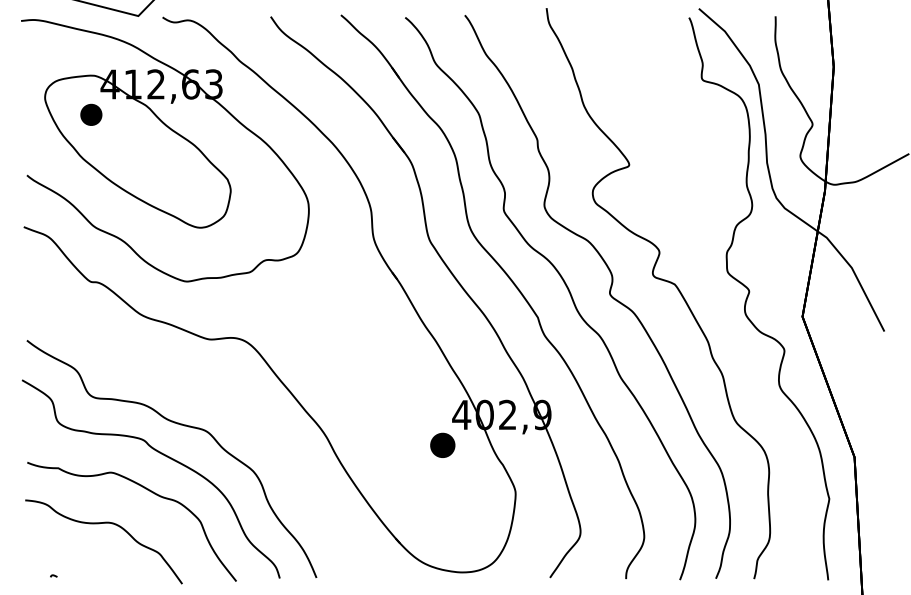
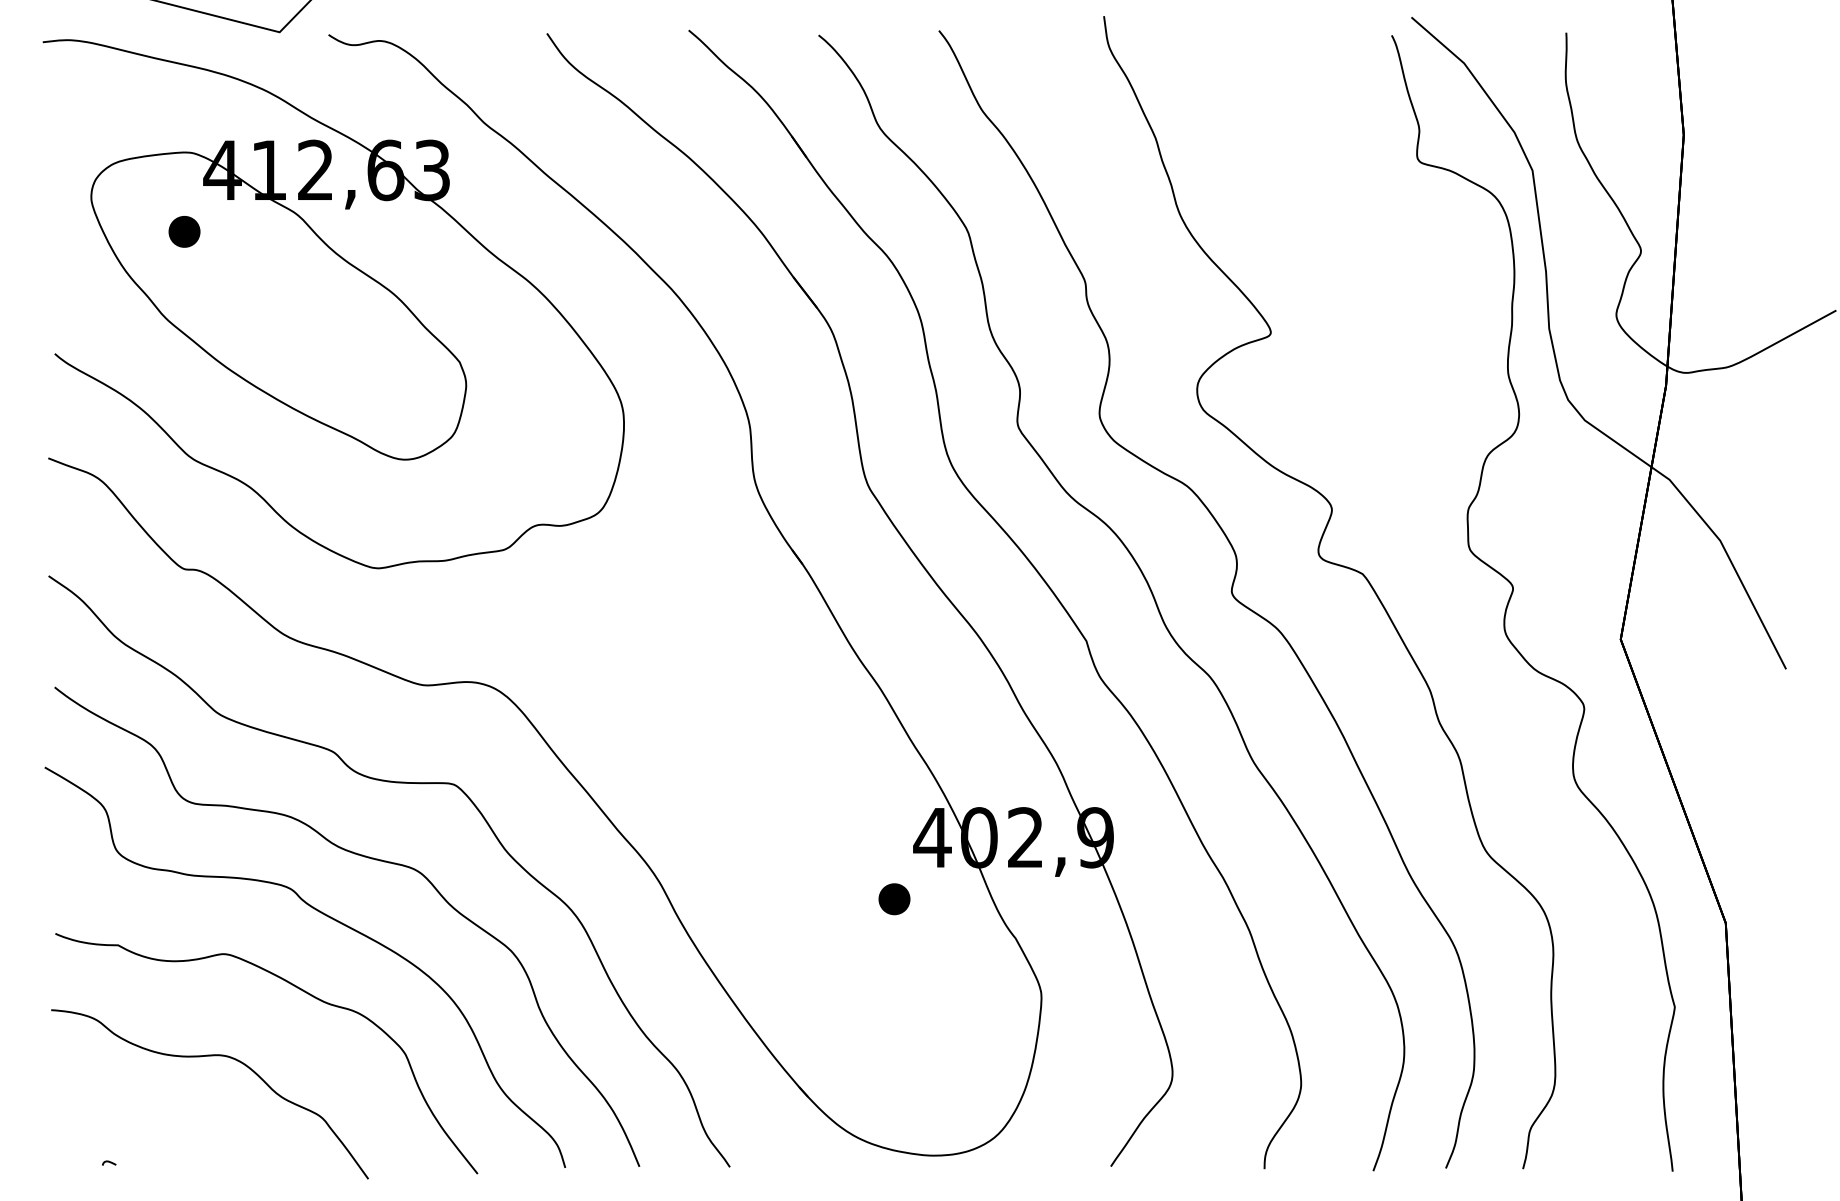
part: (90, 114) -> (182, 230), size x0.71
curve: (193, 388) -> (390, 784), added
part: (442, 445) -> (893, 899), size x0.62

